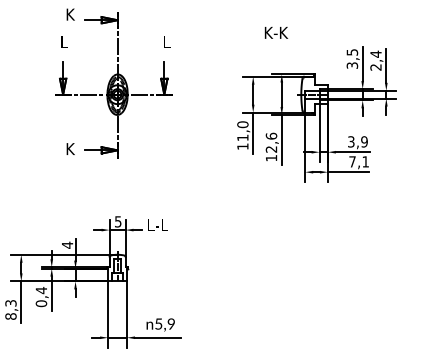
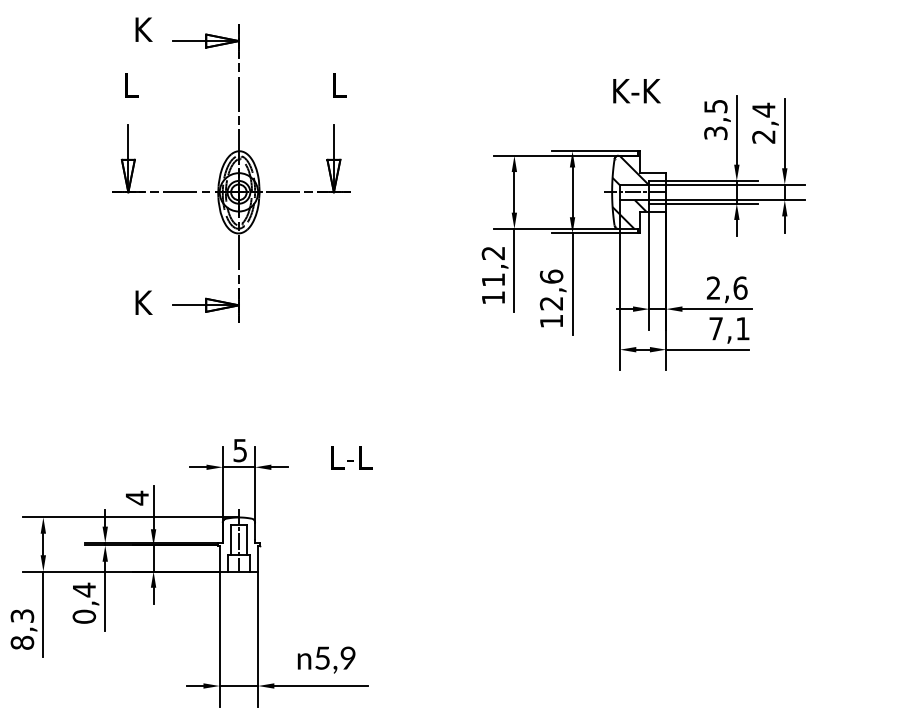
text: (276, 32) -> (636, 90), moved
hatch: (310, 95) -> (630, 193), added
text: (242, 124) -> (492, 252), 11,0 -> 11,2
text: (357, 141) -> (726, 287), 3,9 -> 2,6
text: (157, 224) -> (350, 455), moved

